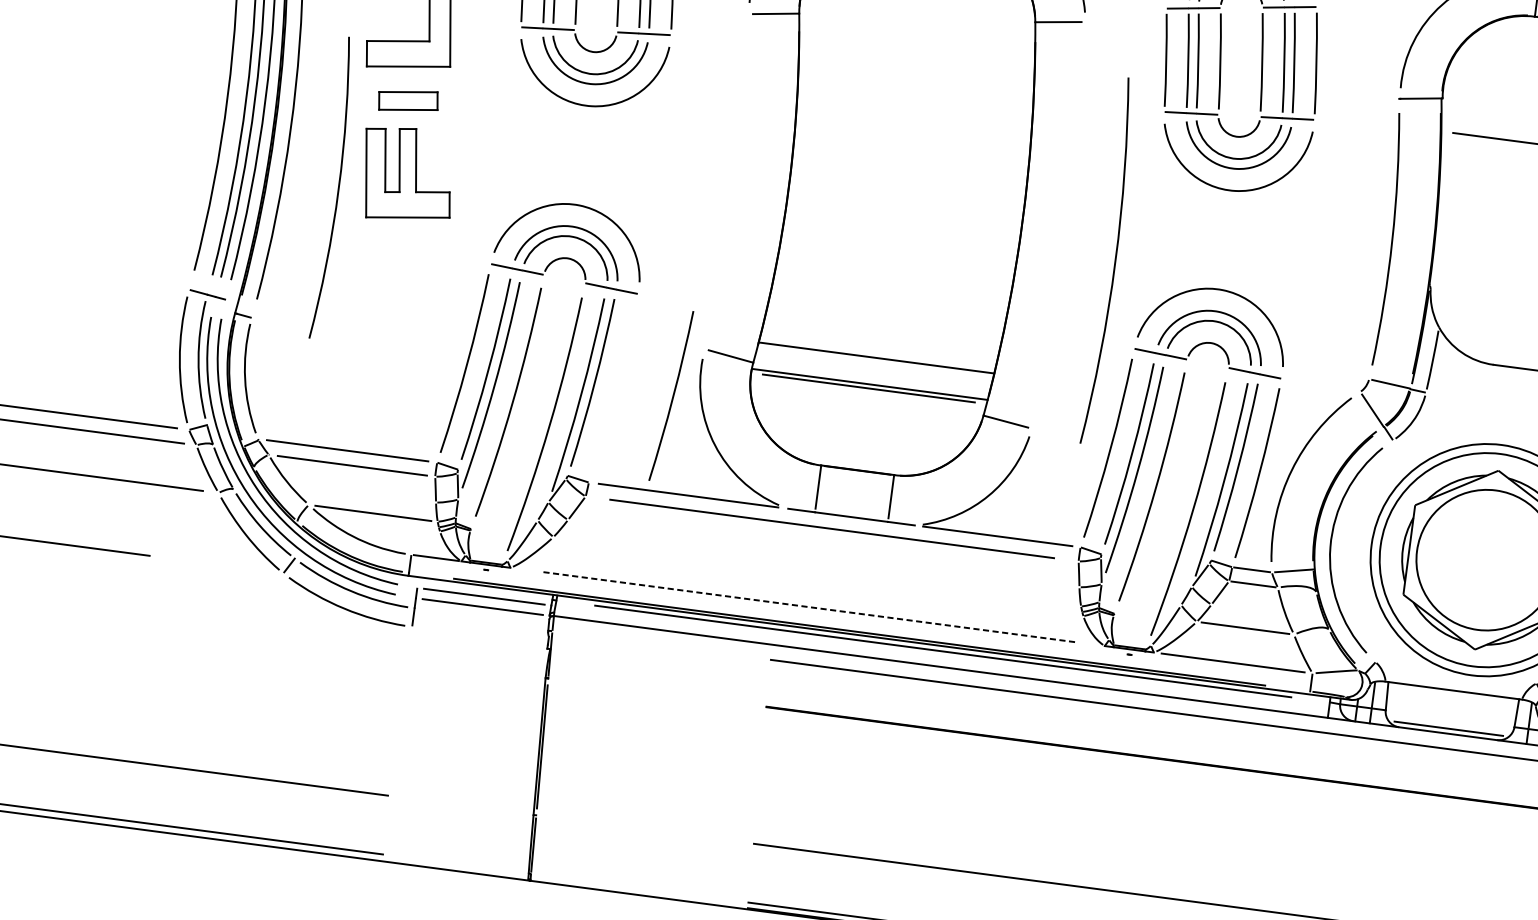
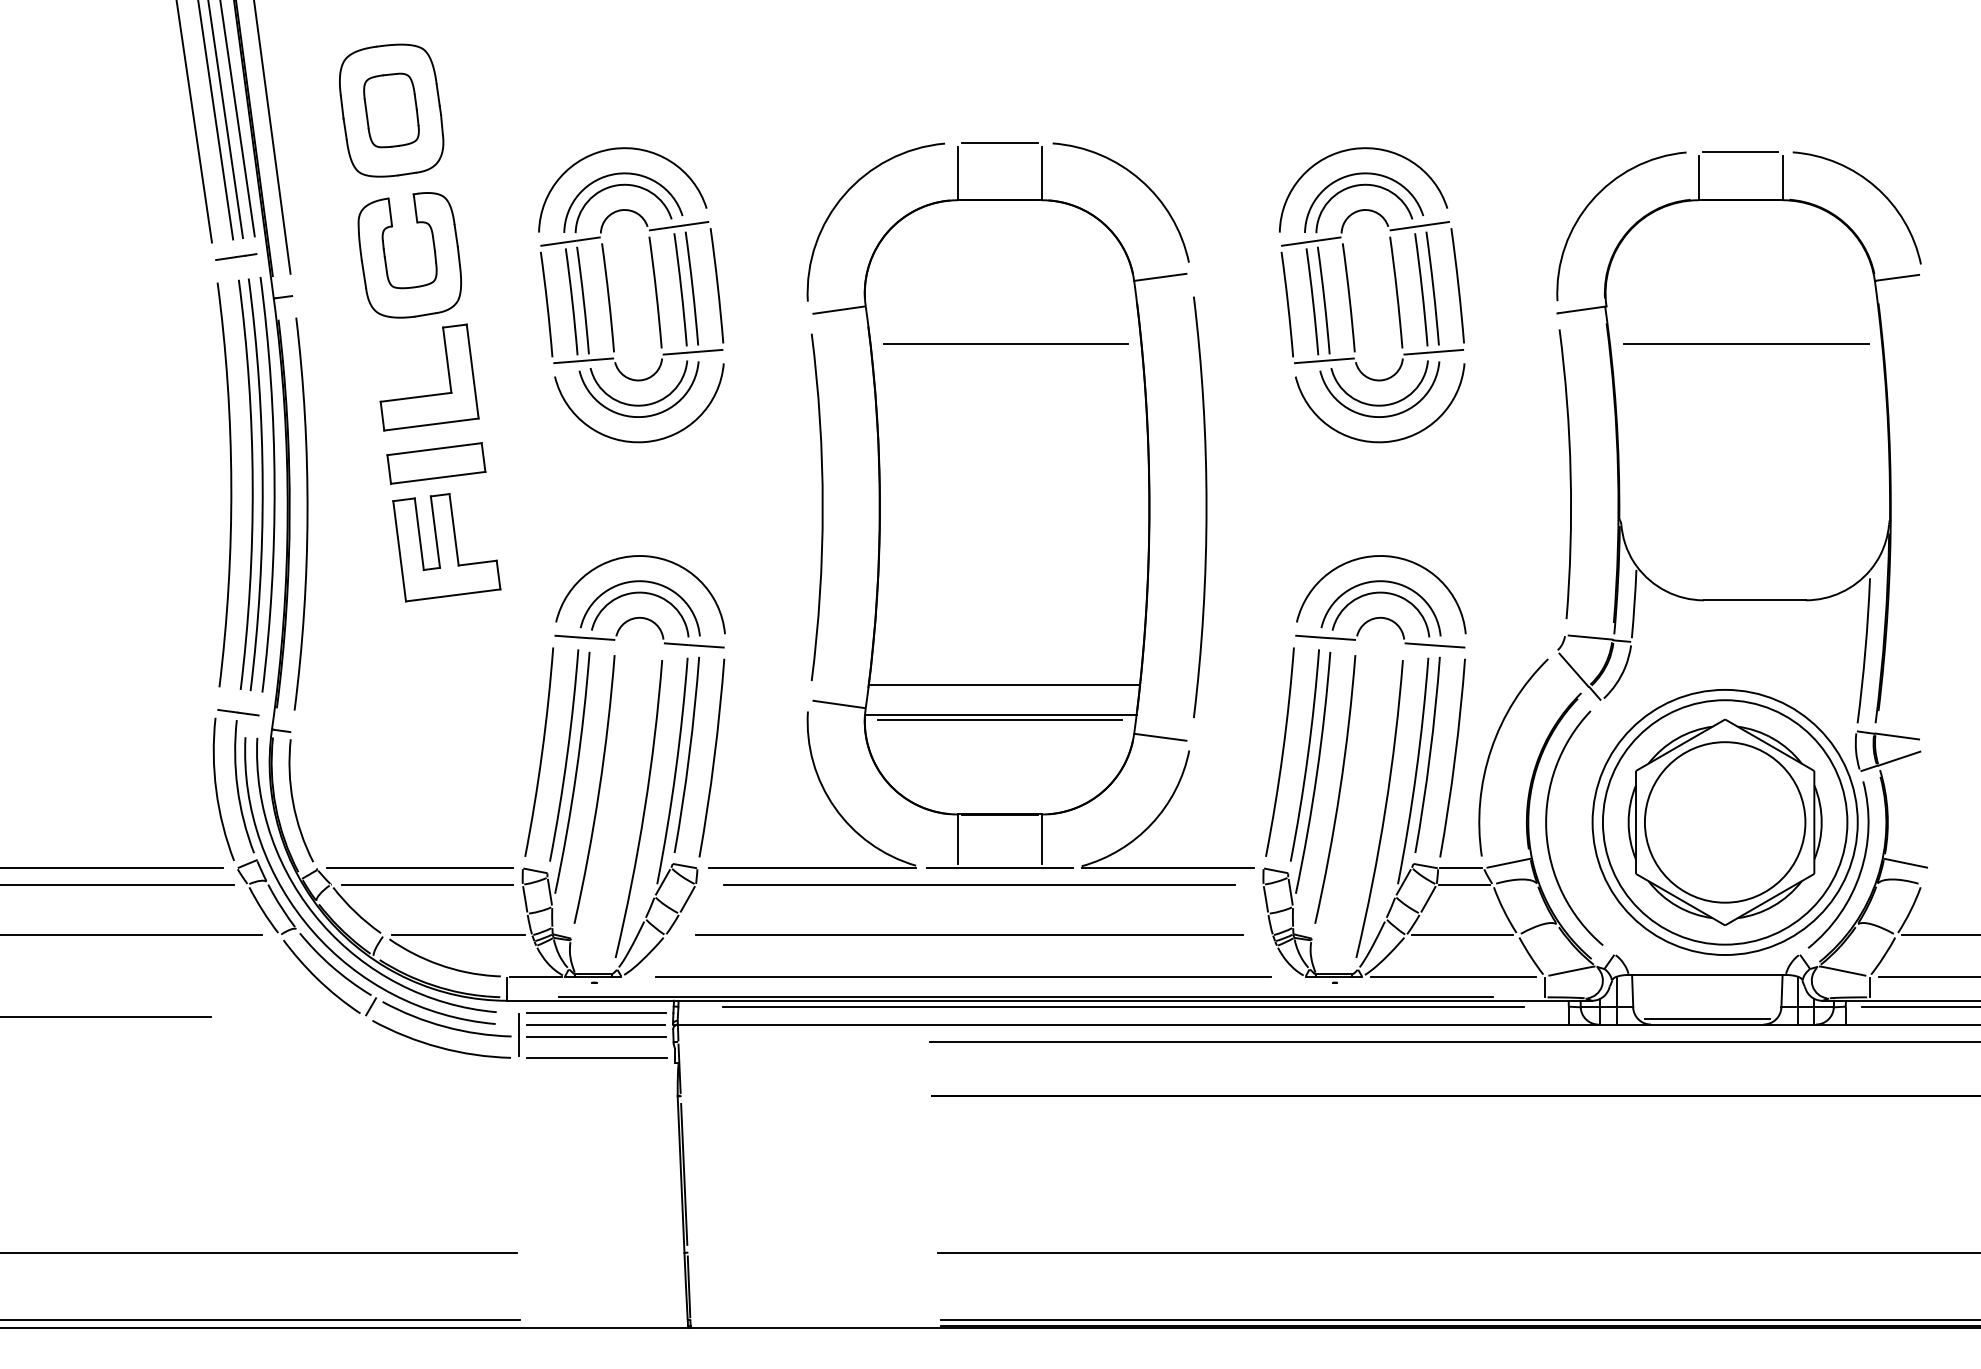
line: (916, 62) -> (1005, 344), added
part: (408, 101) -> (436, 463), size x1.43
arc: (337, 188) -> (821, 506), moved
arc: (1114, 262) -> (1205, 507), moved
arc: (672, 395) -> (713, 757), moved
line: (817, 571) -> (969, 935), added
line: (807, 606) -> (963, 976), dashed -> solid
line: (481, 616) -> (595, 1036), added
line: (479, 635) -> (596, 1057), added

